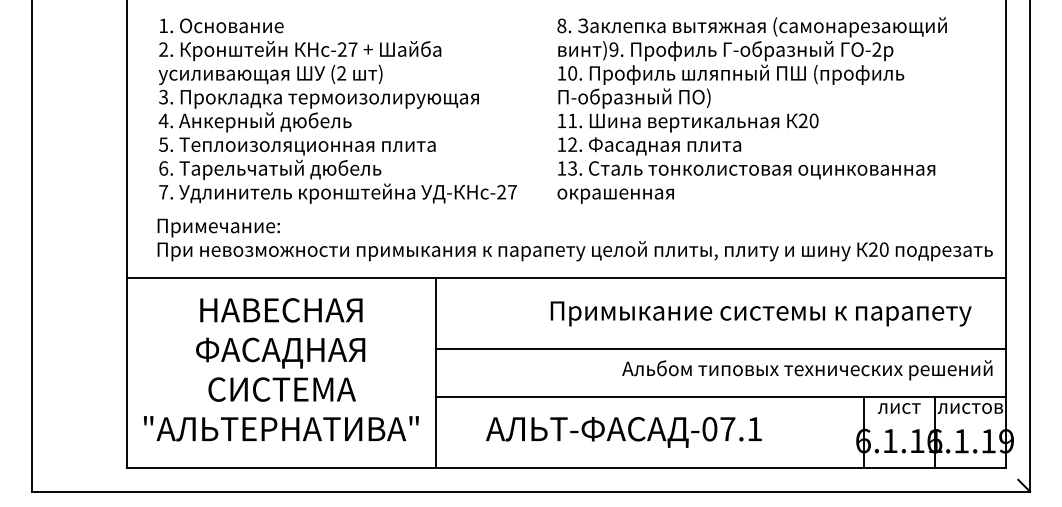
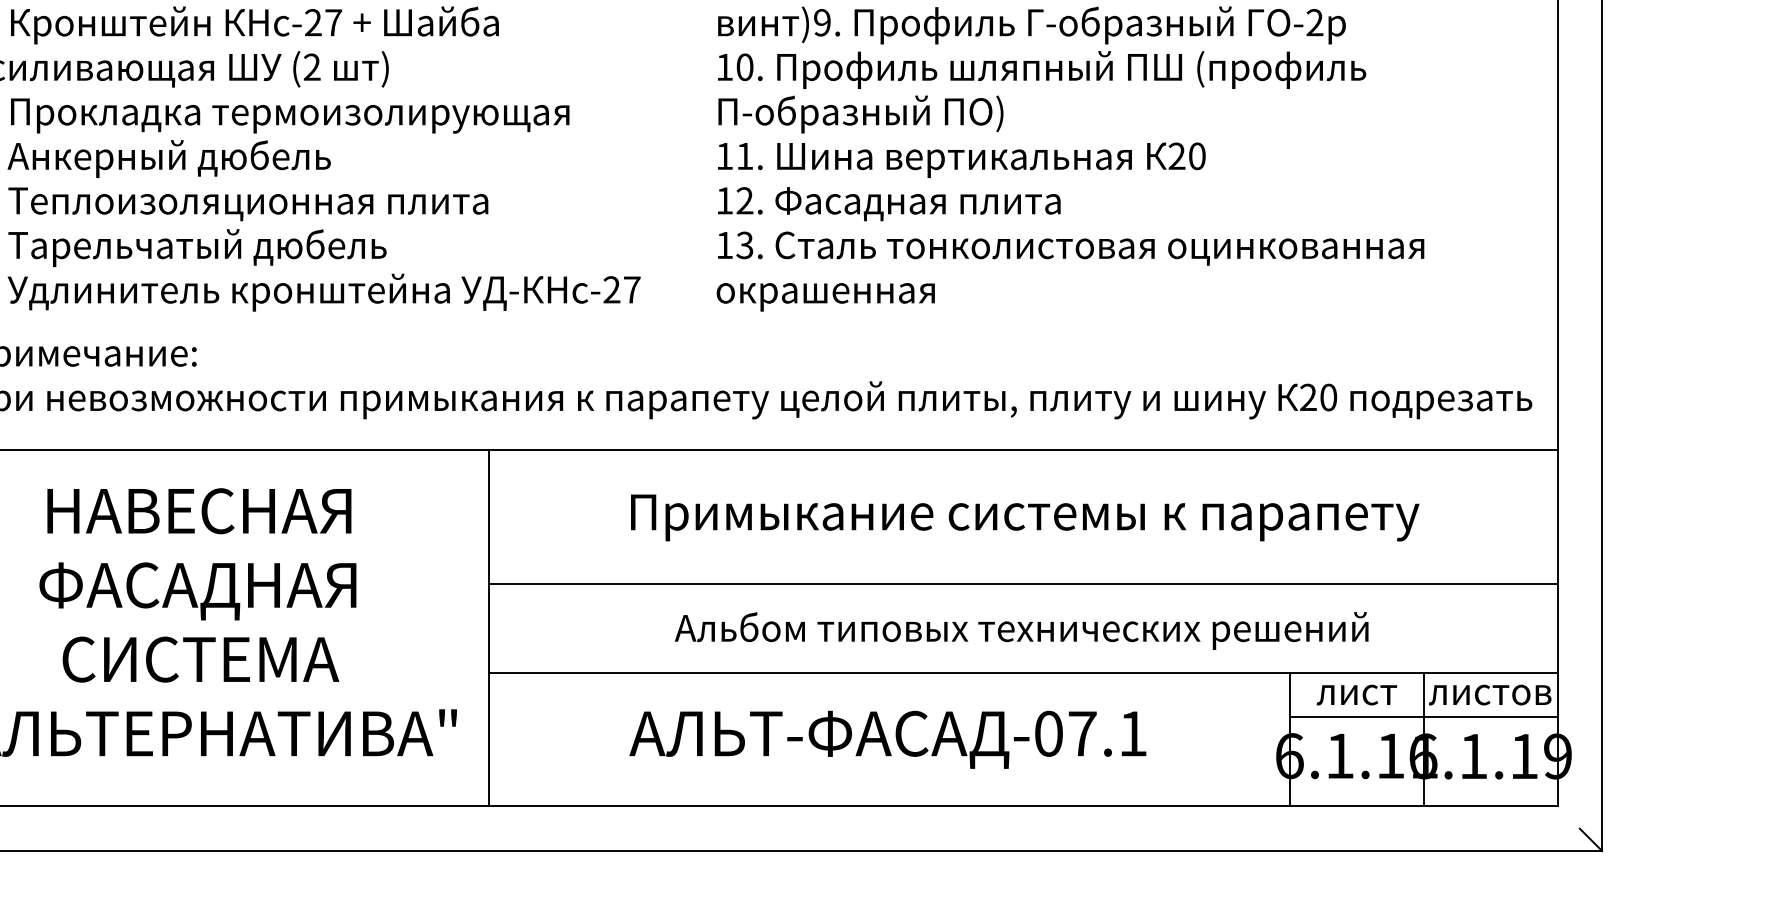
text: (760, 313) -> (1023, 517), moved
text: (807, 370) -> (1021, 631), moved
line: (934, 420) -> (1422, 717), added
text: (623, 432) -> (887, 740), moved

